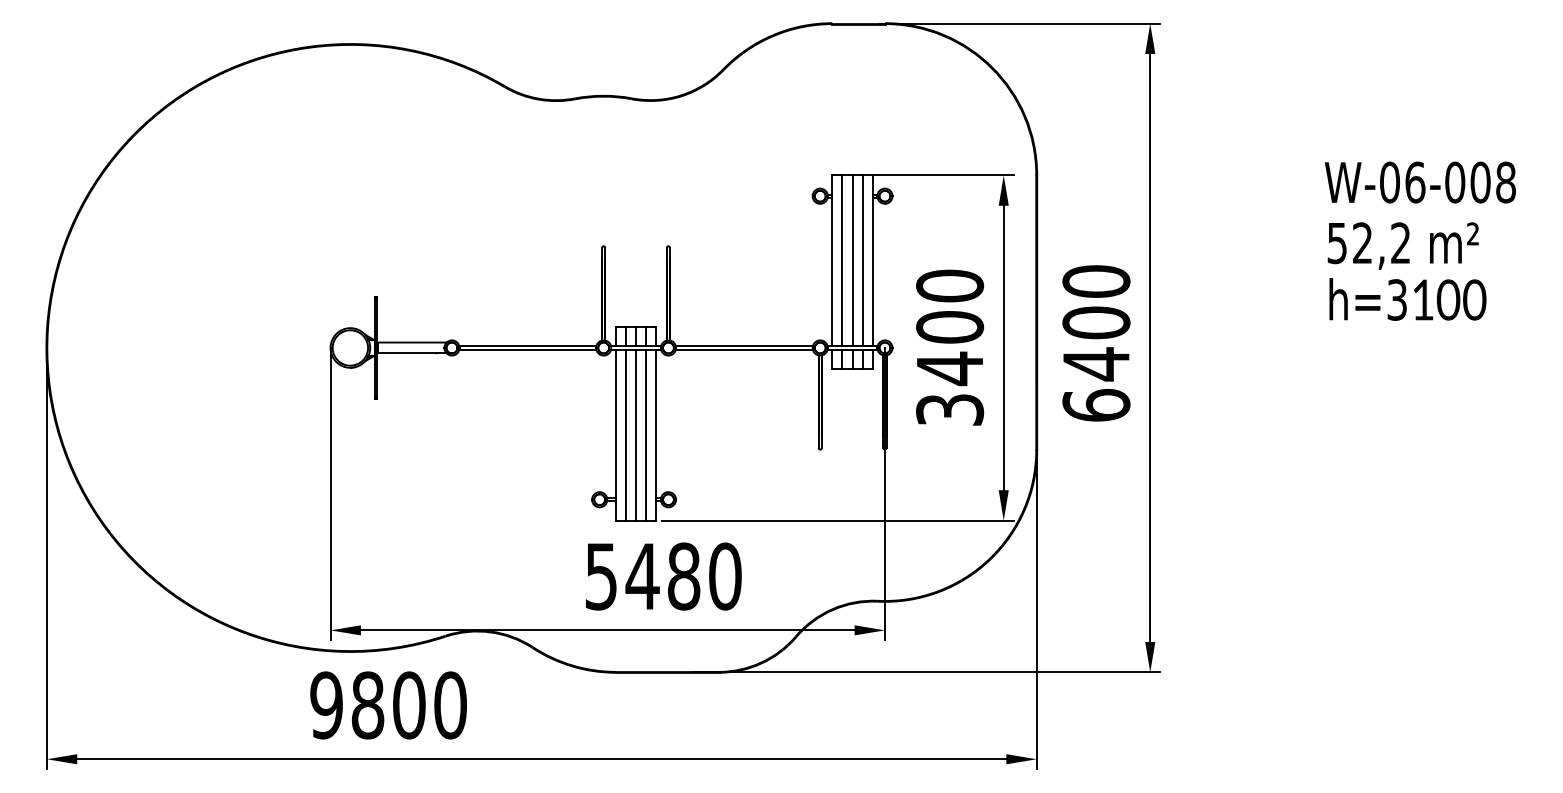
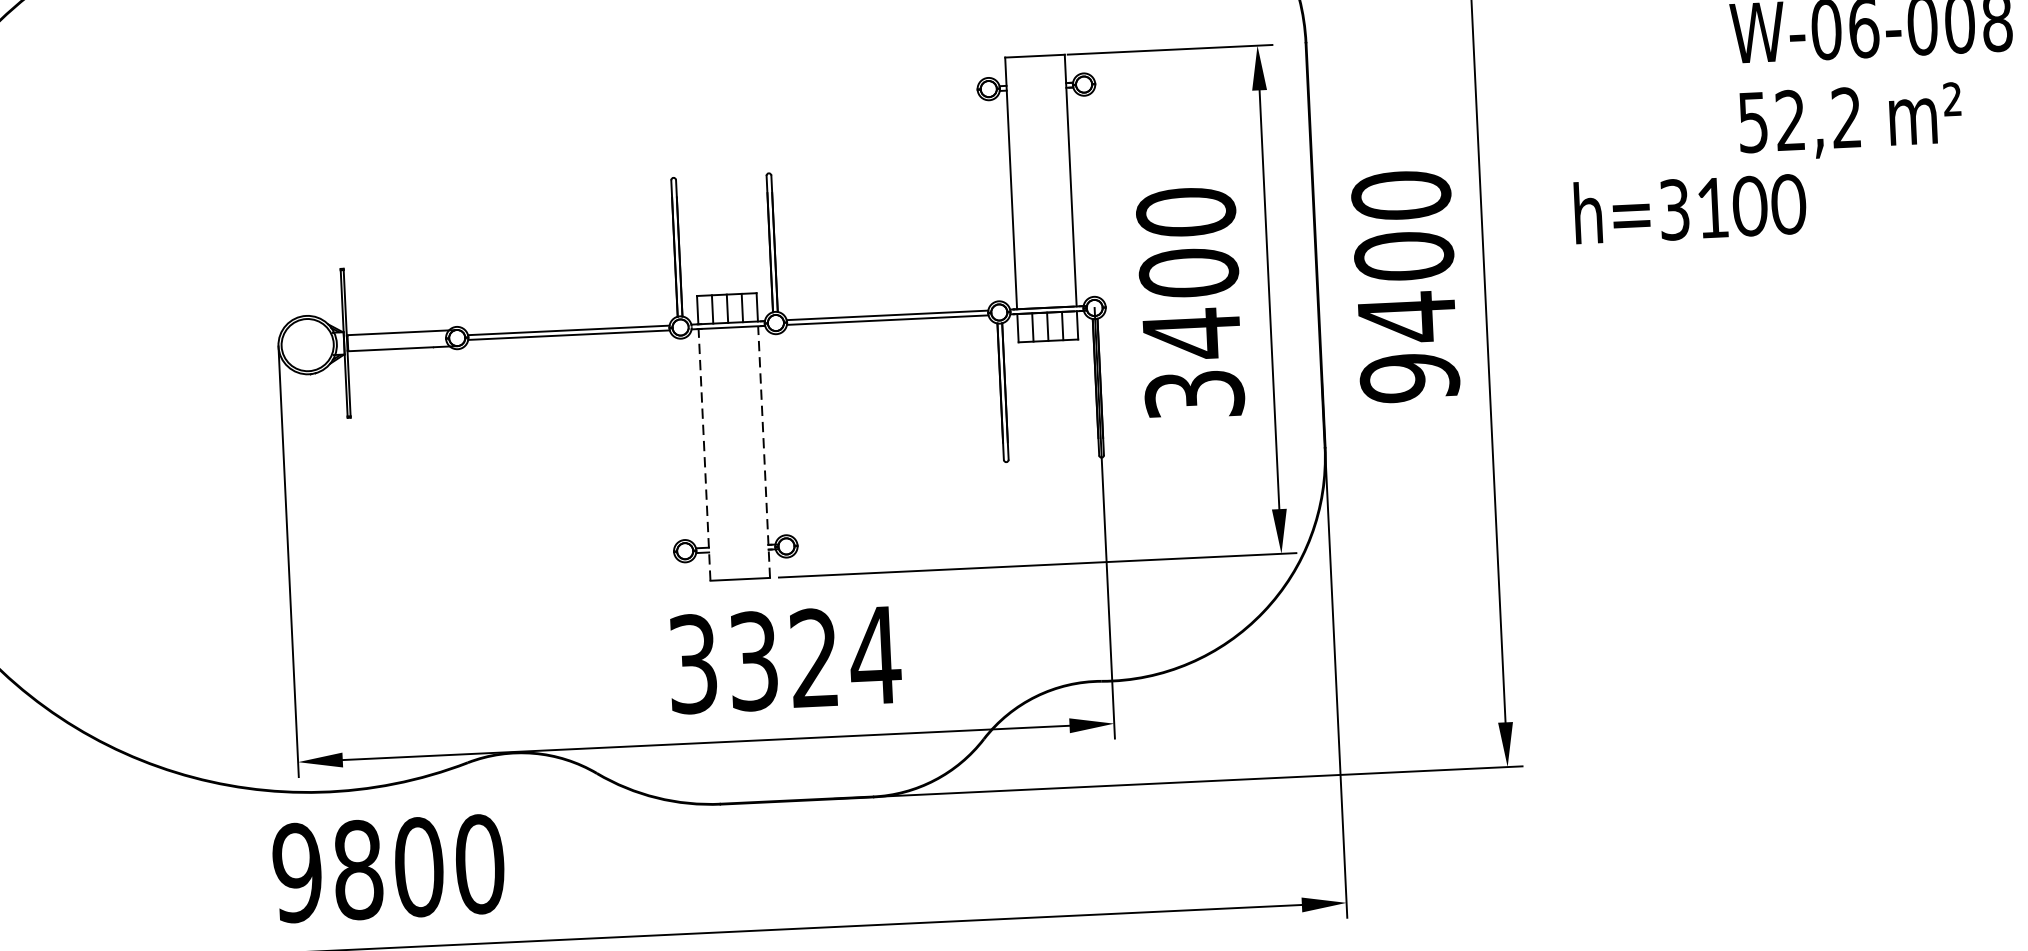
line: (842, 260) -> (1026, 182), removed
line: (852, 260) -> (1040, 181), removed
line: (862, 260) -> (1055, 180), removed
text: (1407, 299) -> (1689, 208), moved
text: (1096, 405) -> (1409, 377), 6400 -> 9400
line: (615, 434) -> (703, 454), solid -> dashed
line: (625, 434) -> (718, 453), removed
line: (636, 434) -> (734, 452), removed
line: (646, 434) -> (749, 451), removed
line: (656, 434) -> (764, 451), solid -> dashed
text: (664, 576) -> (785, 659), 5480 -> 3324

